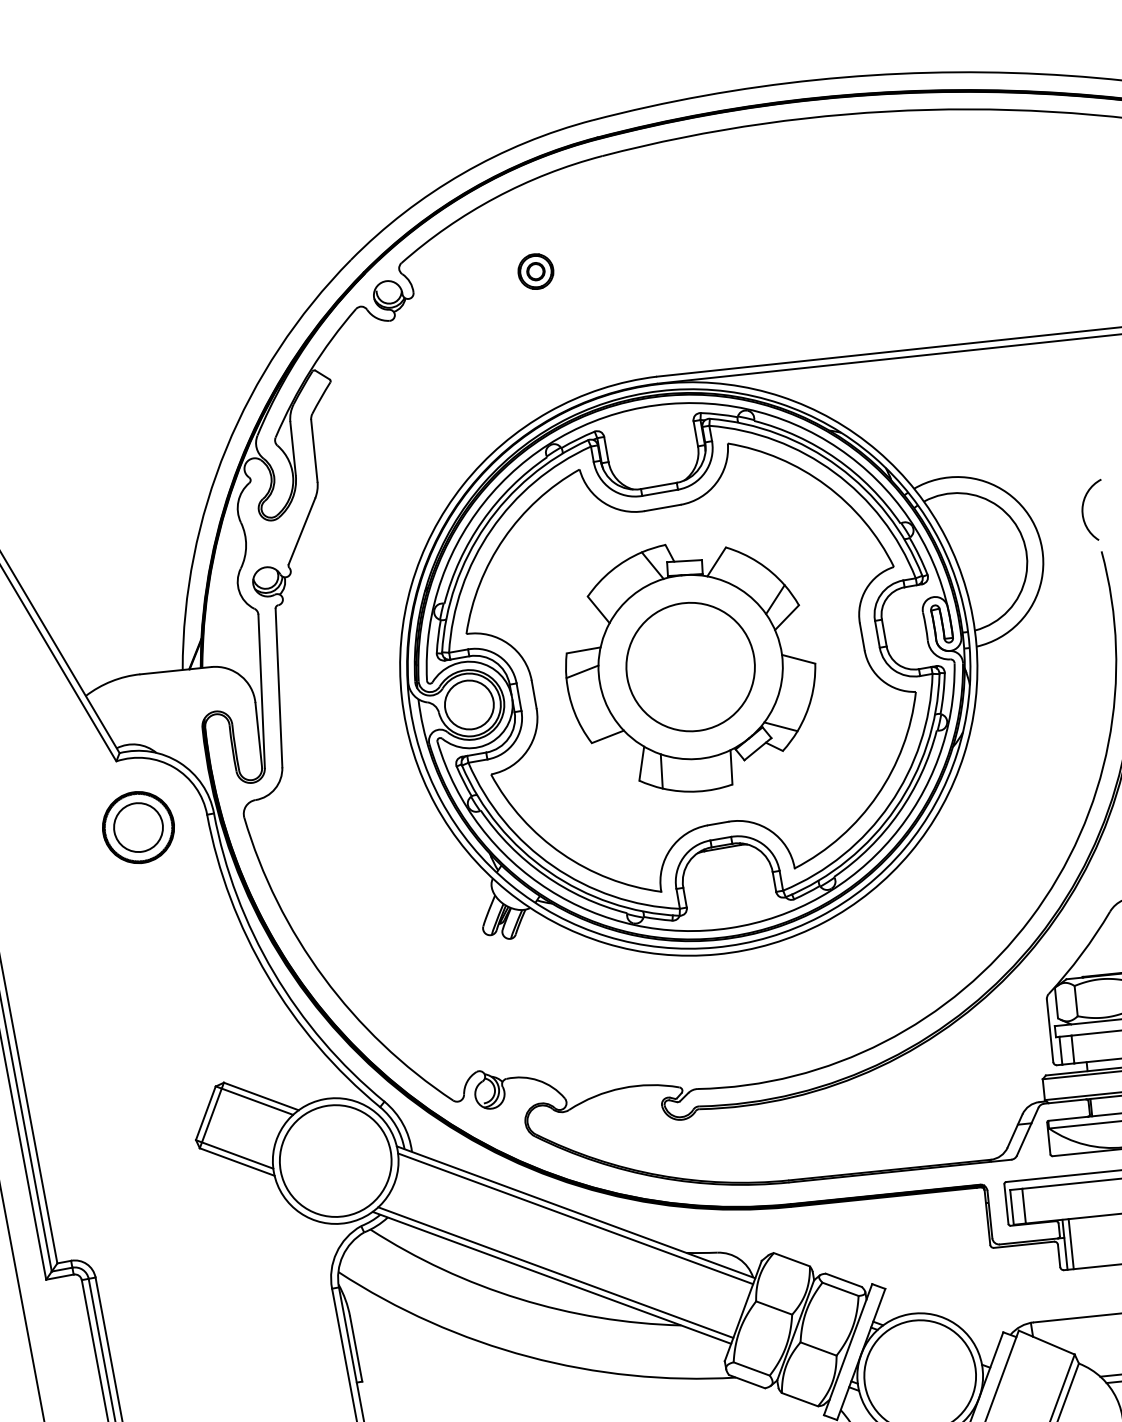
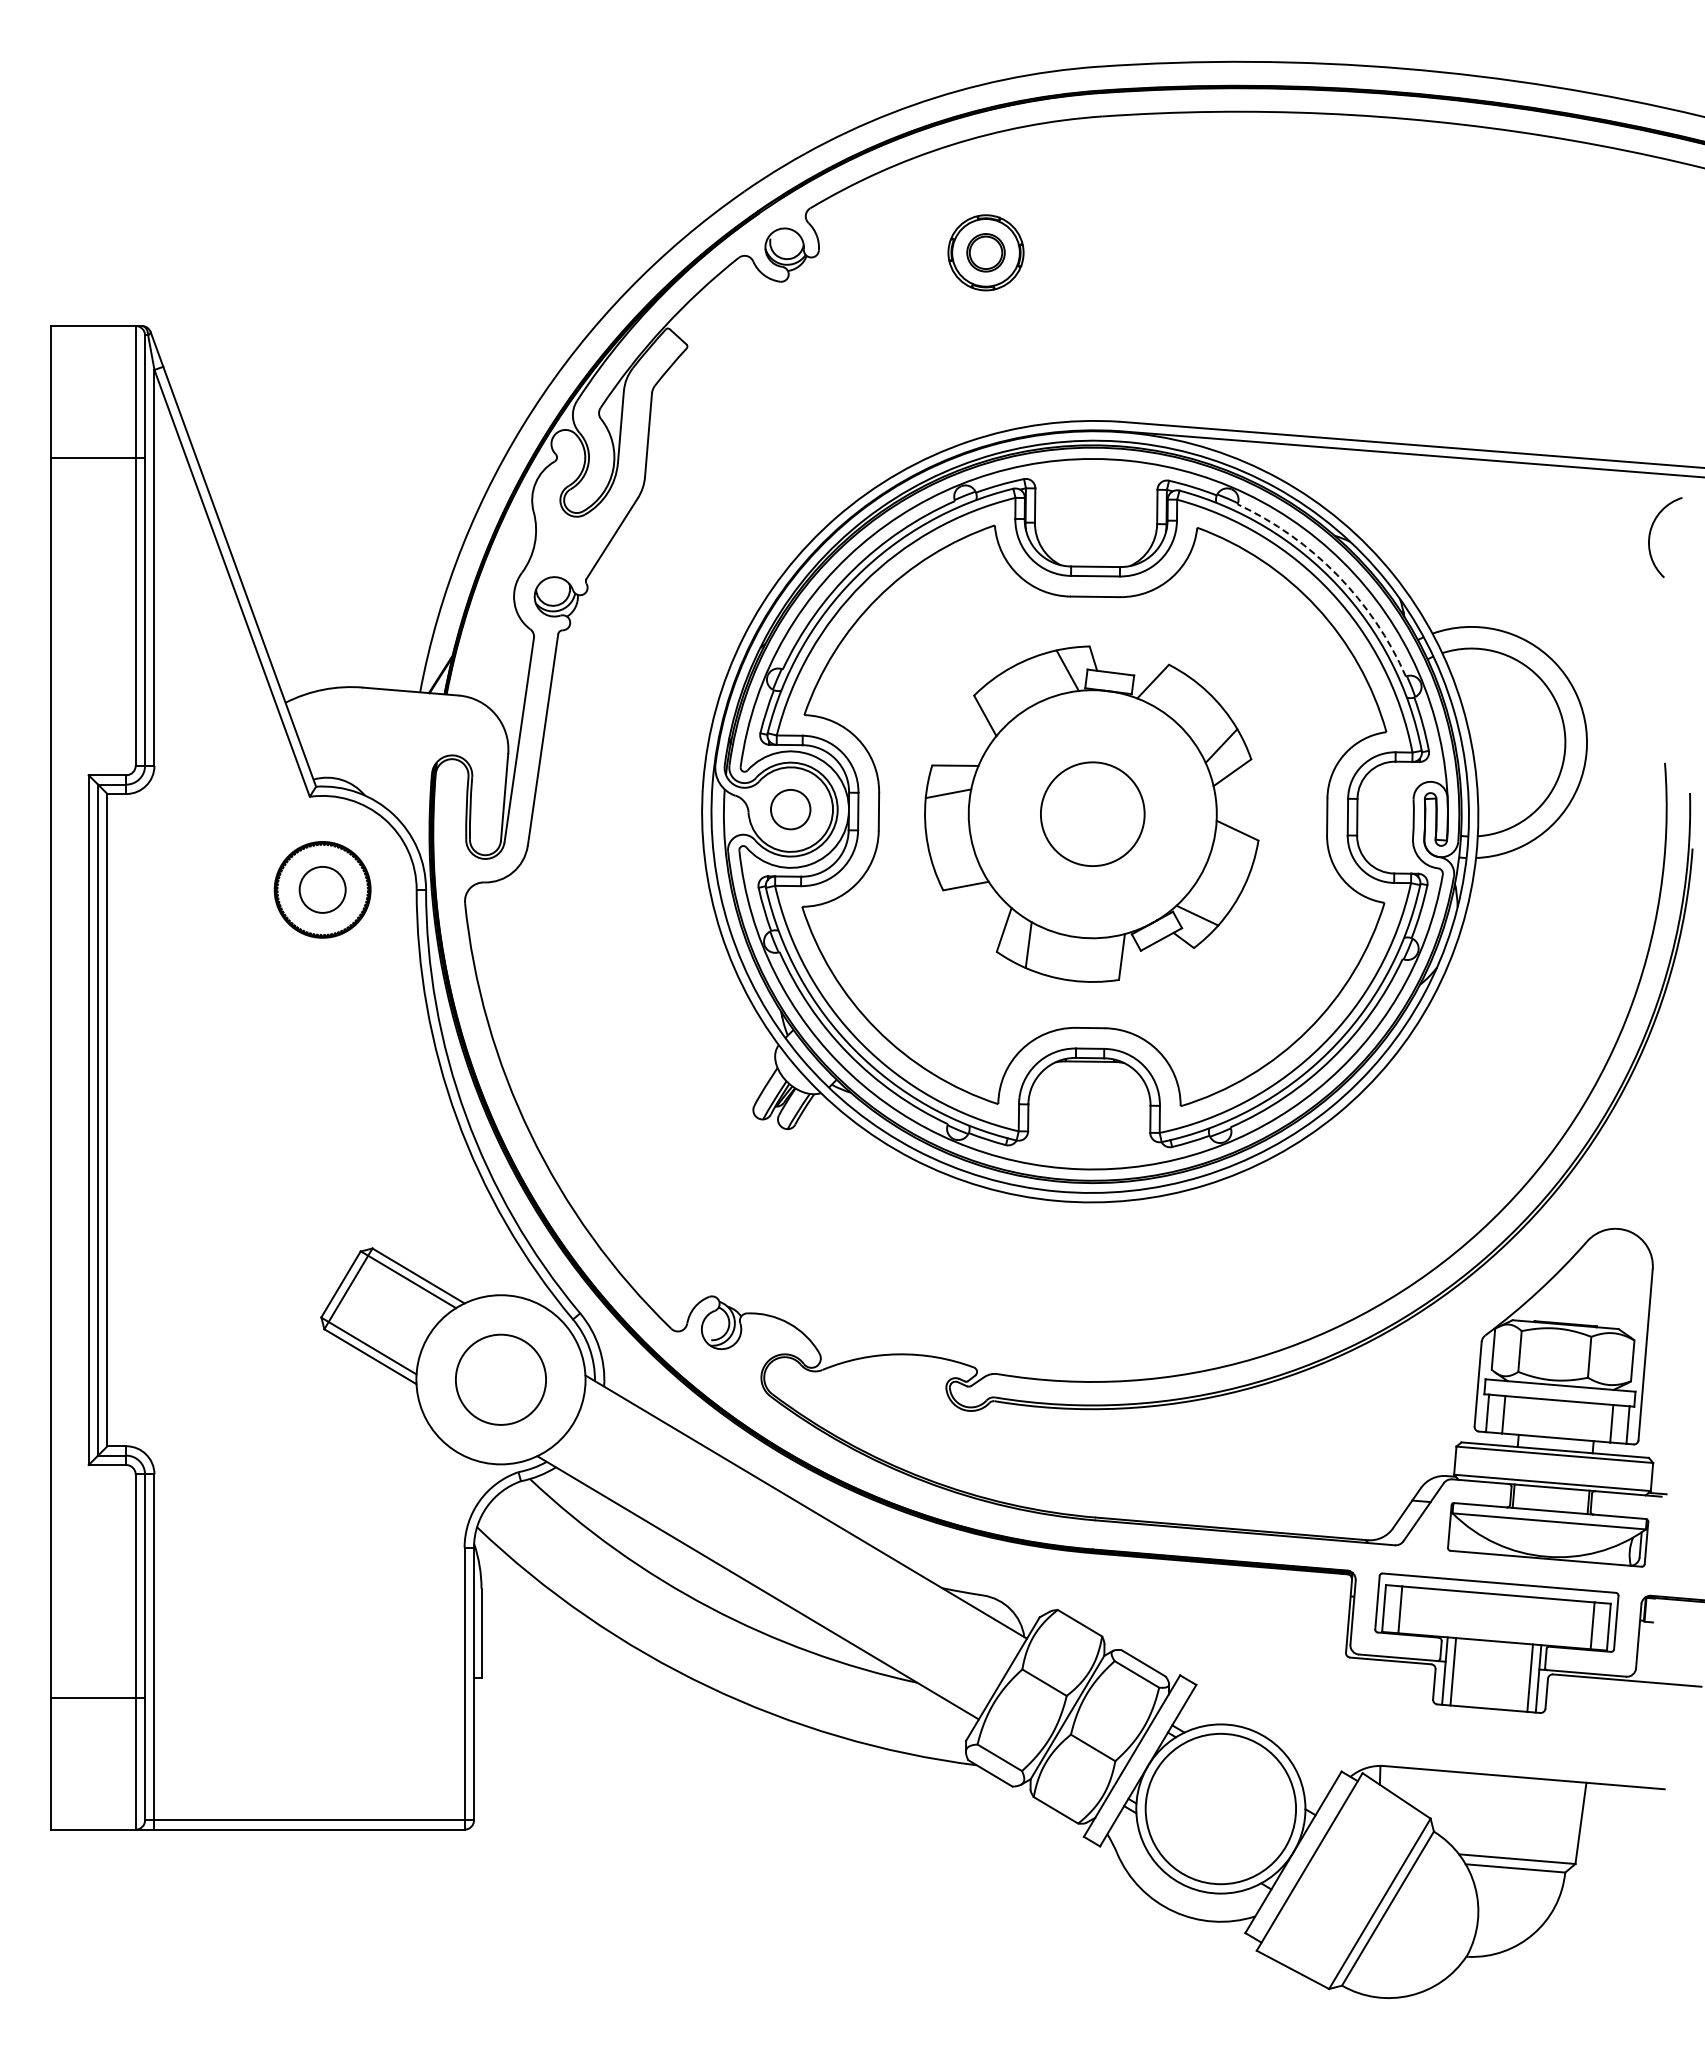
part: (535, 271) -> (985, 252), size x1.6
arc: (836, 459) -> (1337, 575), solid -> dashed
arc: (1083, 512) -> (1650, 537), moved
circle: (690, 666) -> (1092, 813), size x0.6
circle: (469, 704) -> (790, 809), size x0.6
circle: (138, 827) -> (322, 889), size x0.7
circle: (335, 1160) -> (500, 1379), size x0.6
line: (575, 1218) -> (803, 1515), removed
line: (555, 1272) -> (764, 1581), removed

